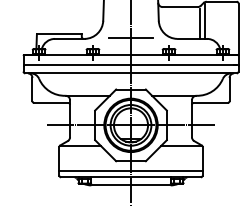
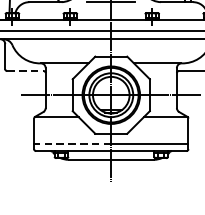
line: (51, 102) -> (25, 70), solid -> dashed
line: (95, 170) -> (73, 143), solid -> dashed

